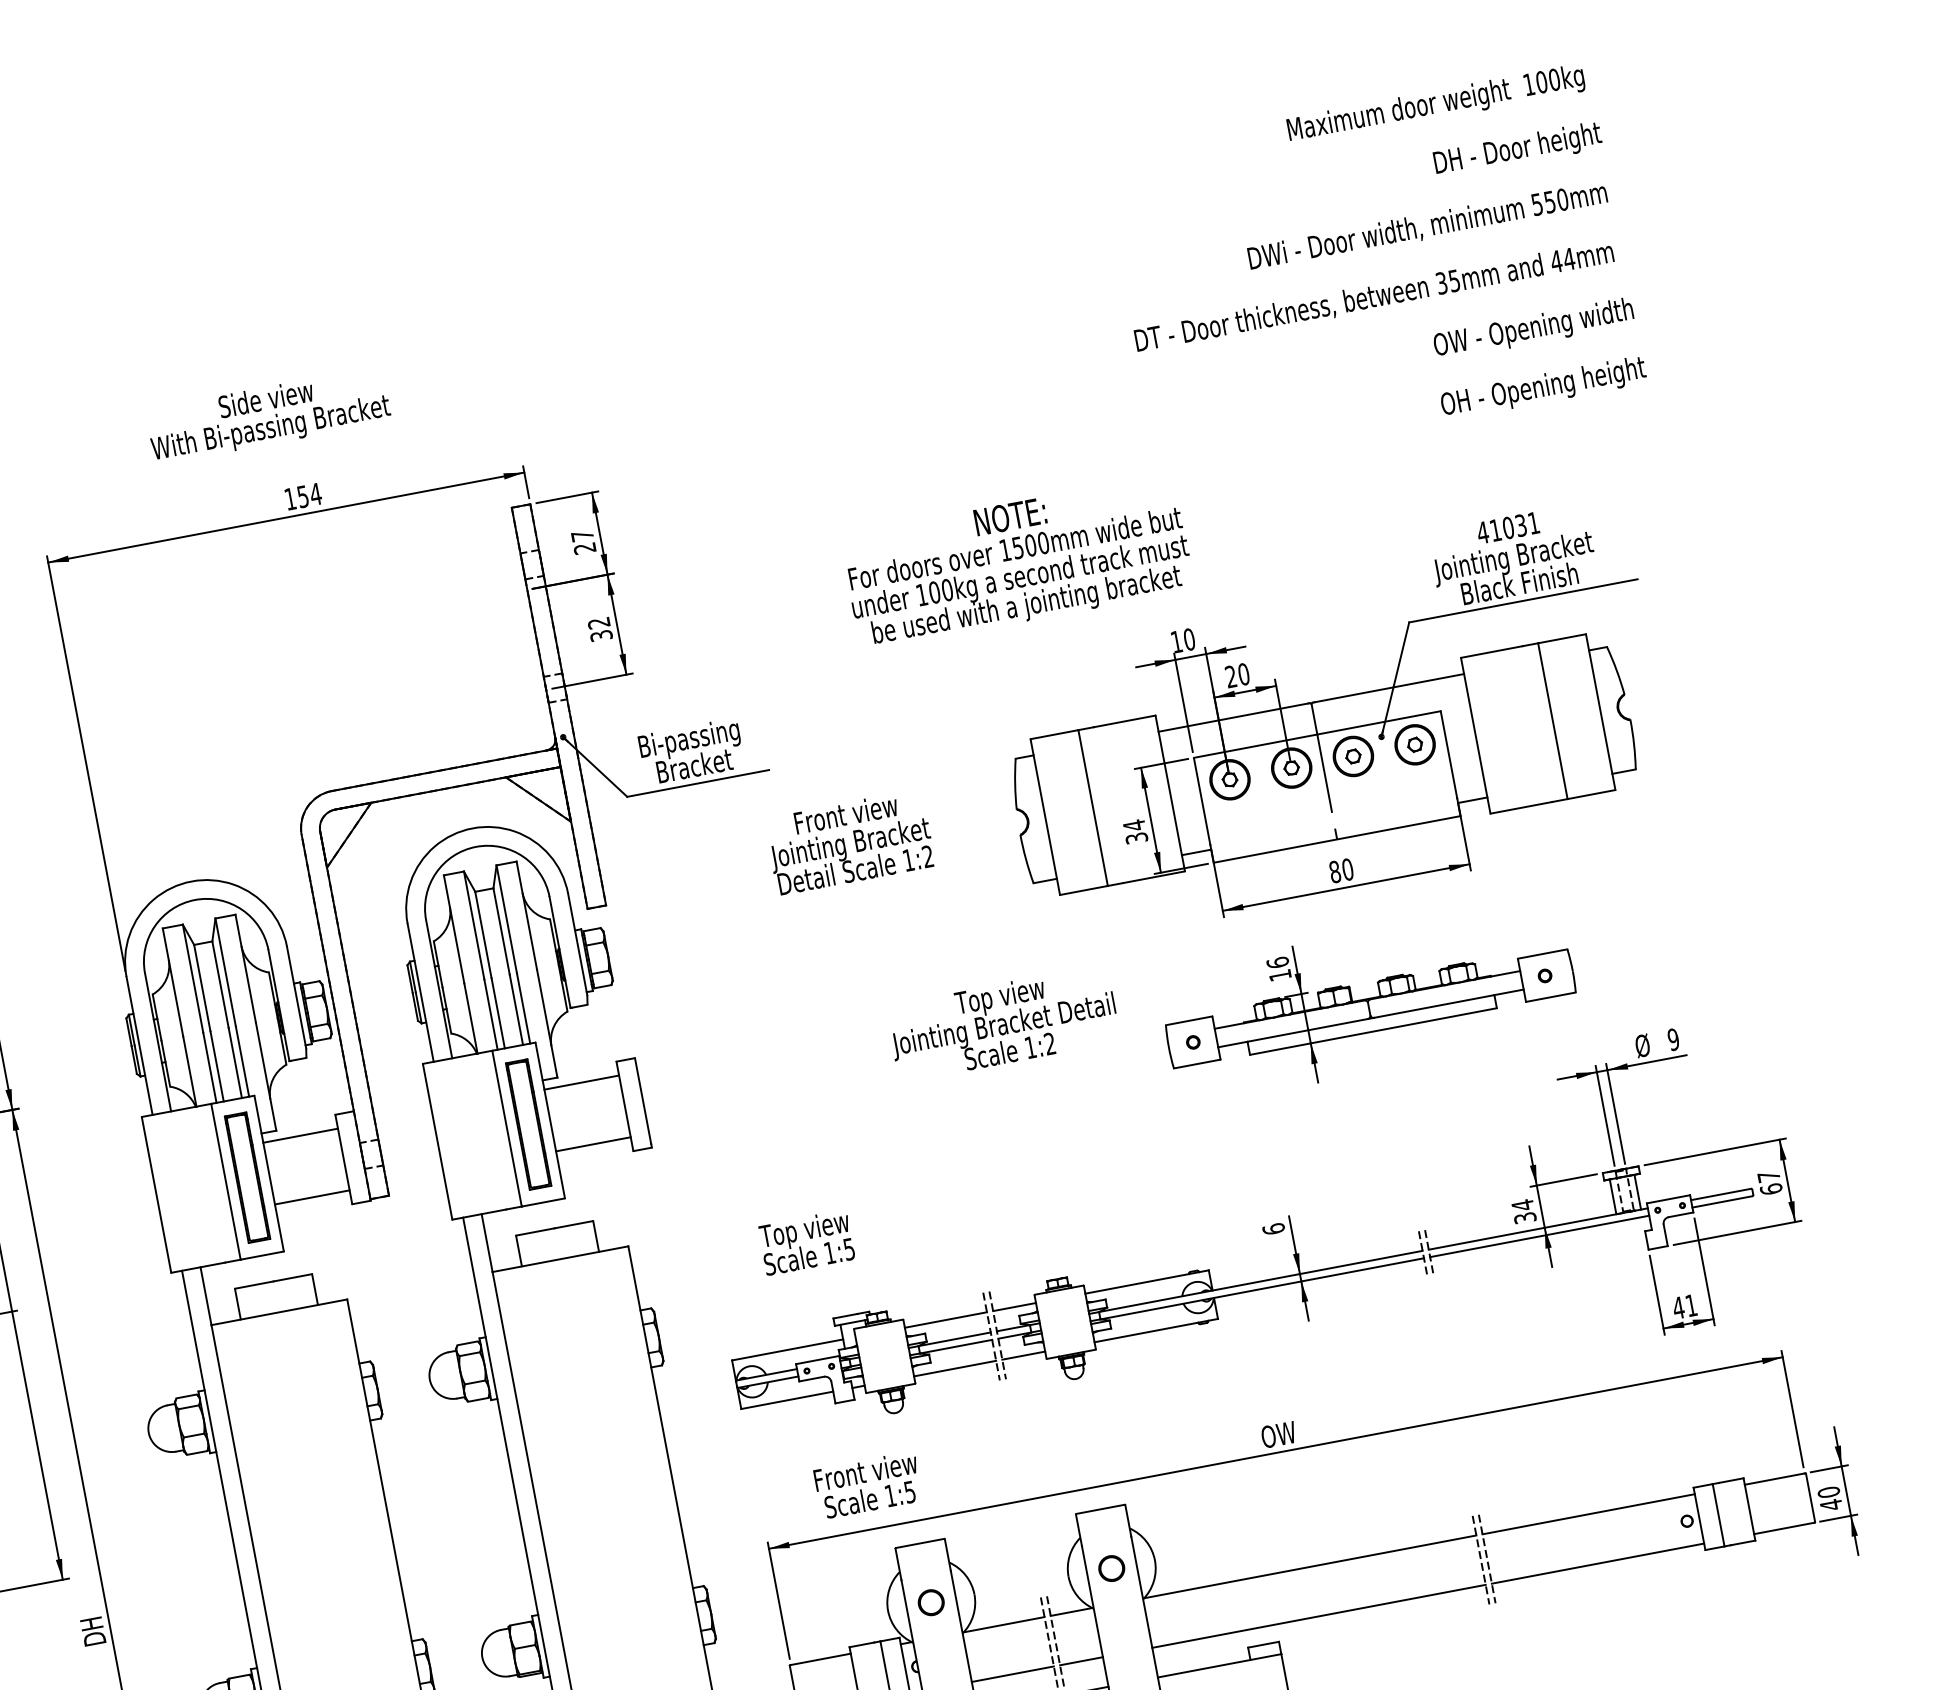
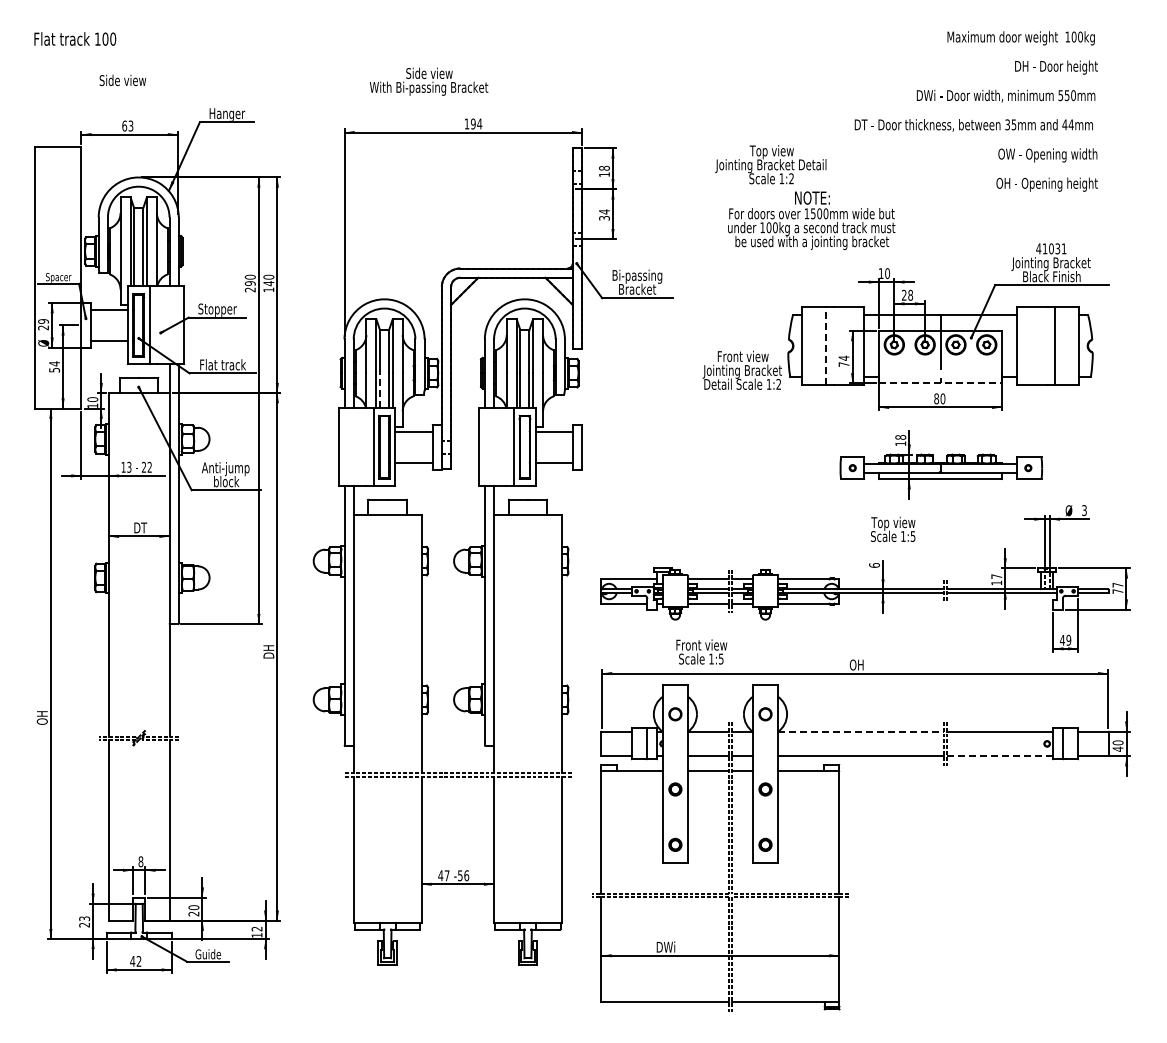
text: (1372, 268) -> (975, 111), moved
text: (269, 414) -> (429, 81), moved
text: (301, 495) -> (472, 123), 154 -> 194
text: (583, 542) -> (604, 171), 27 -> 18
text: (598, 622) -> (604, 211), 32 -> 34
text: (1243, 674) -> (910, 295), 20 -> 28
line: (1092, 809) -> (825, 346), solid -> dashed
text: (1135, 838) -> (843, 364), 34 -> 74
line: (1339, 839) -> (941, 383), solid -> dashed
text: (847, 840) -> (741, 369), moved
text: (1277, 962) -> (900, 437), 16 -> 18
text: (1002, 1023) -> (770, 164), moved
text: (1673, 1039) -> (1084, 510), 9 -> 3
line: (217, 1065) -> (380, 390), solid -> dashed
text: (1770, 1189) -> (1117, 591), 67 -> 77
text: (1523, 1211) -> (996, 579), 34 -> 17
text: (807, 1240) -> (893, 528), moved
text: (1690, 1304) -> (1068, 639), 41 -> 49
text: (1285, 1432) -> (861, 664), OW -> OH
text: (867, 1484) -> (701, 651), moved
line: (1598, 1564) -> (1000, 756), solid -> dashed
line: (1310, 1566) -> (861, 731), solid -> dashed

